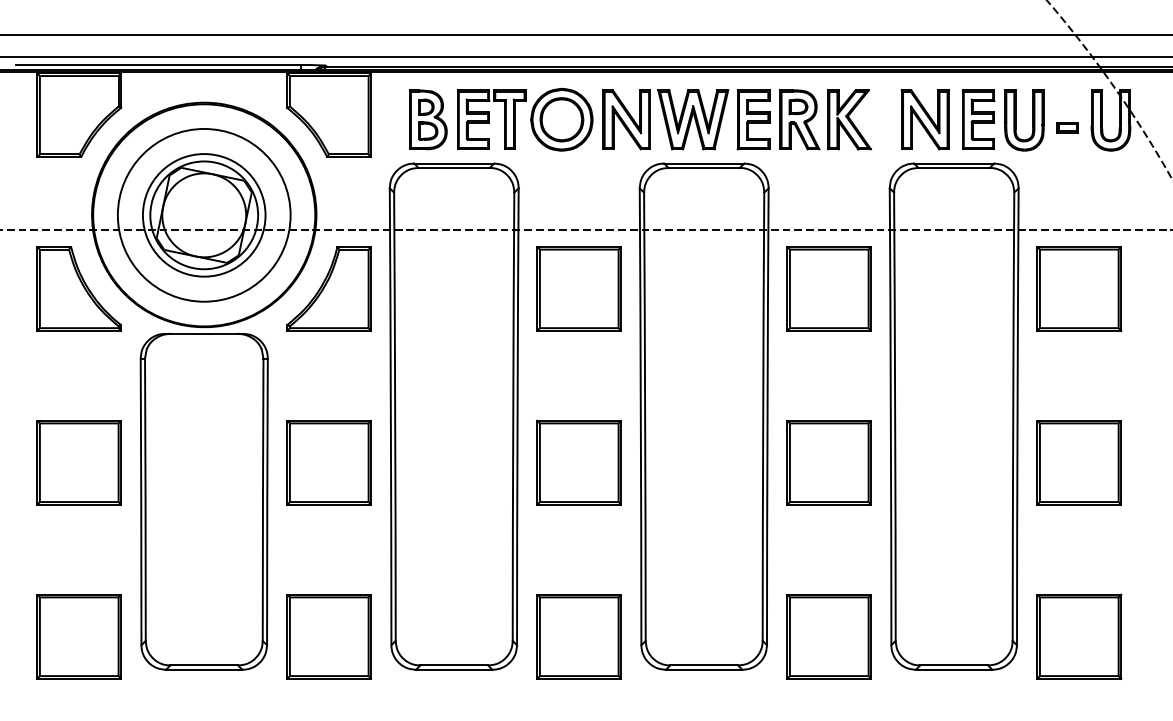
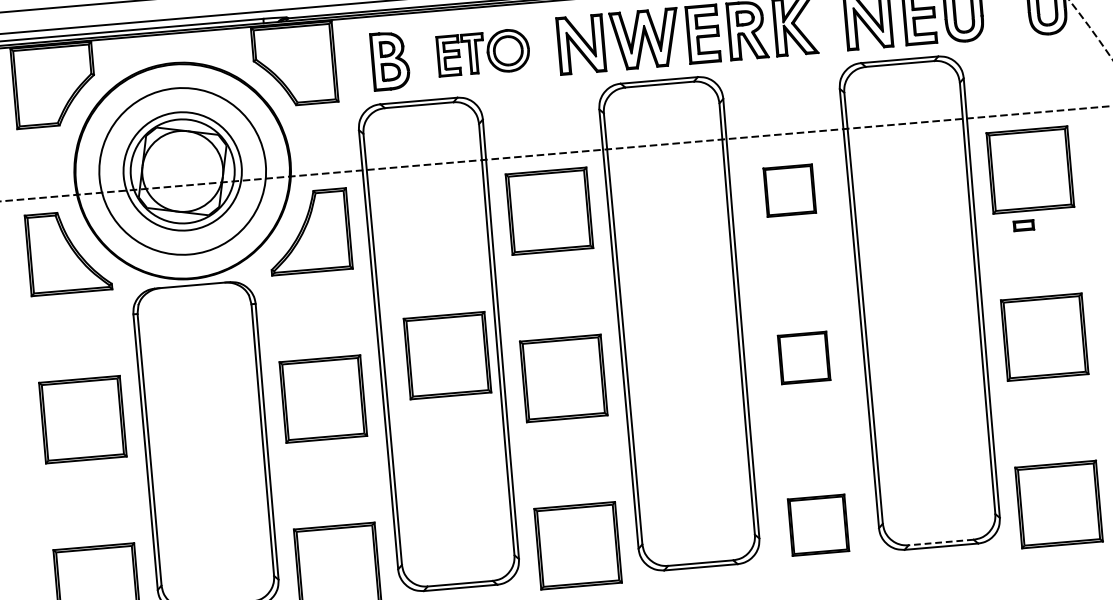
part: (525, 119) -> (483, 52), size x0.7
part: (1067, 127) -> (1023, 225), moved
part: (828, 288) -> (789, 190), size x0.6
part: (460, 428) -> (446, 355), added
part: (828, 462) -> (803, 357), size x0.6
part: (828, 636) -> (817, 525), size x0.7
line: (954, 665) -> (941, 542), solid -> dashed

